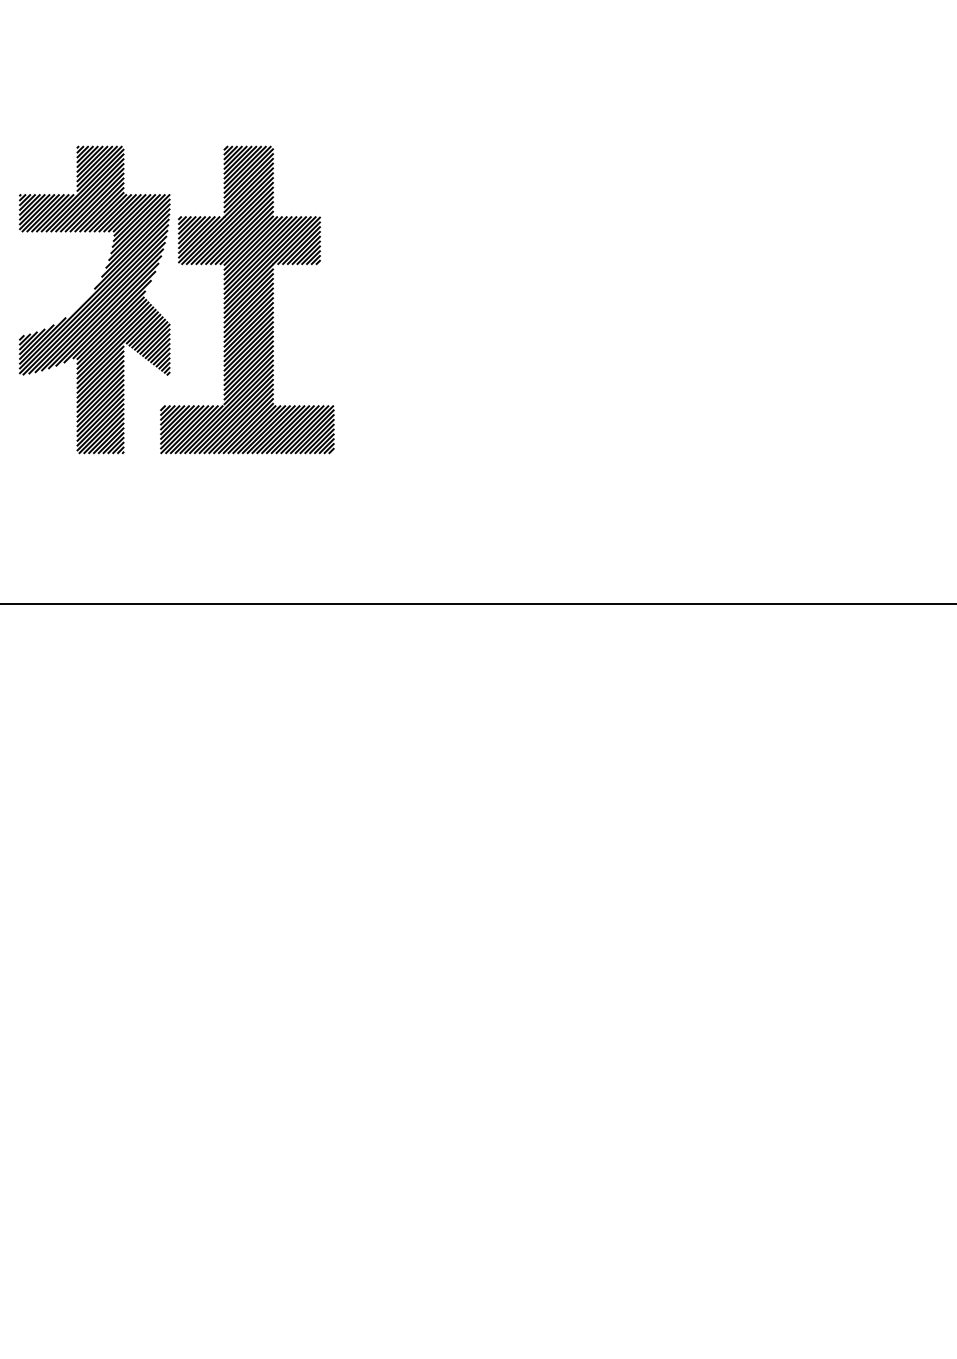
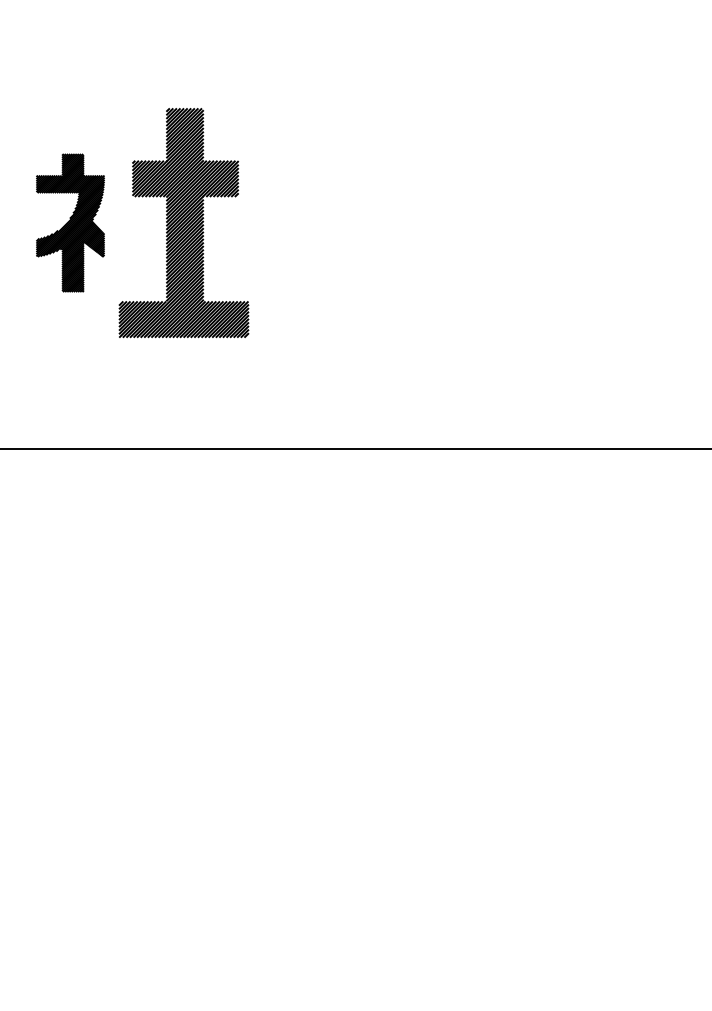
part: (94, 299) -> (70, 222), size x0.6

